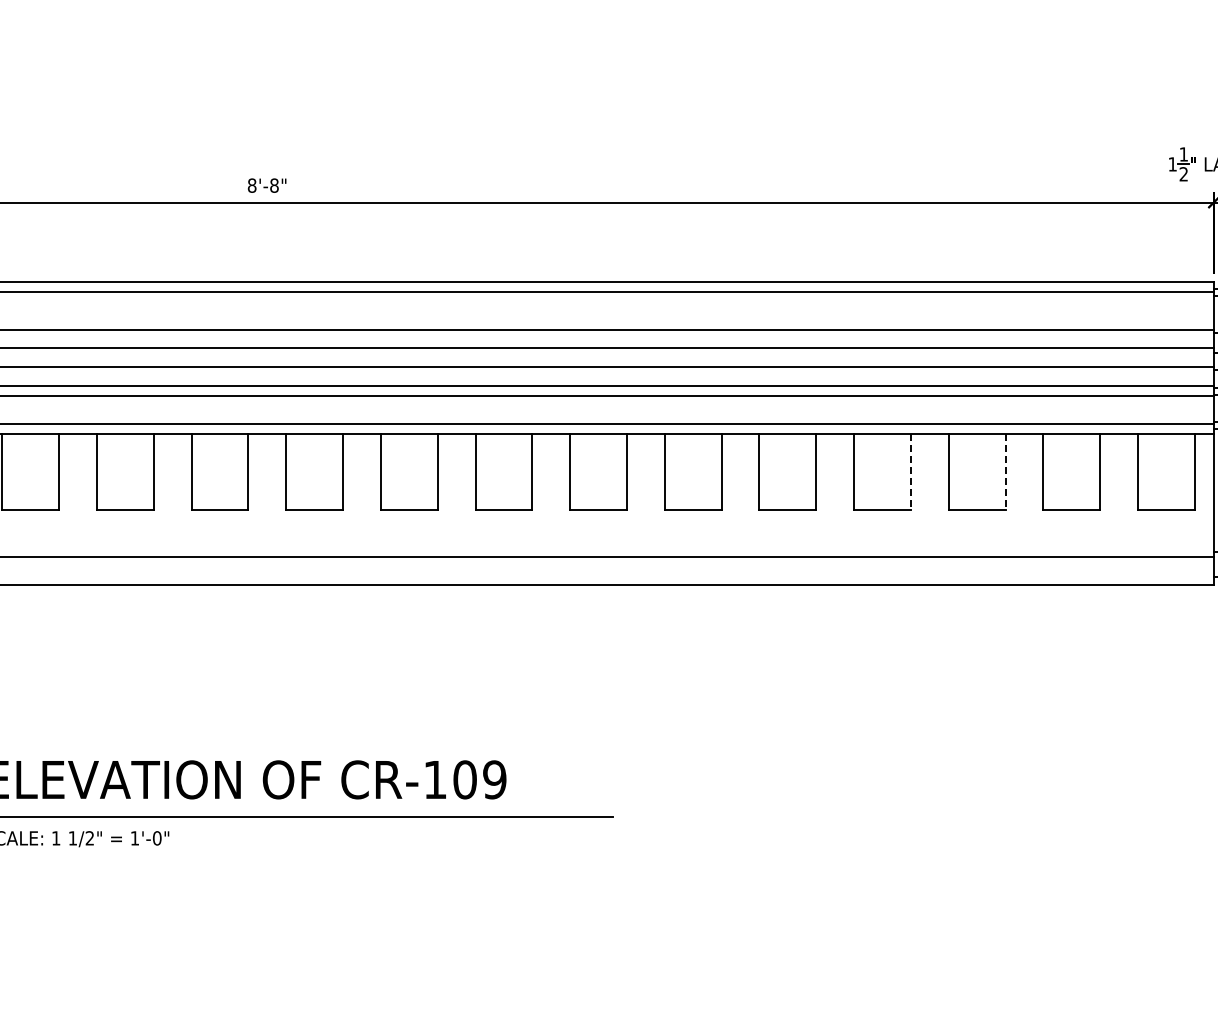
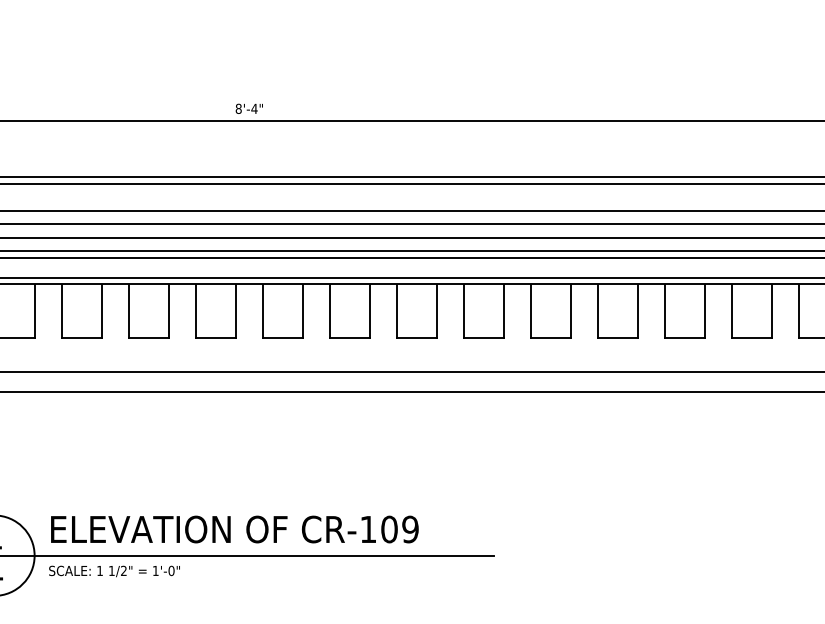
text: (274, 185) -> (254, 108), 8'-8" -> 8'-4"
line: (910, 471) -> (704, 311), dashed -> solid
line: (1005, 471) -> (772, 311), dashed -> solid

